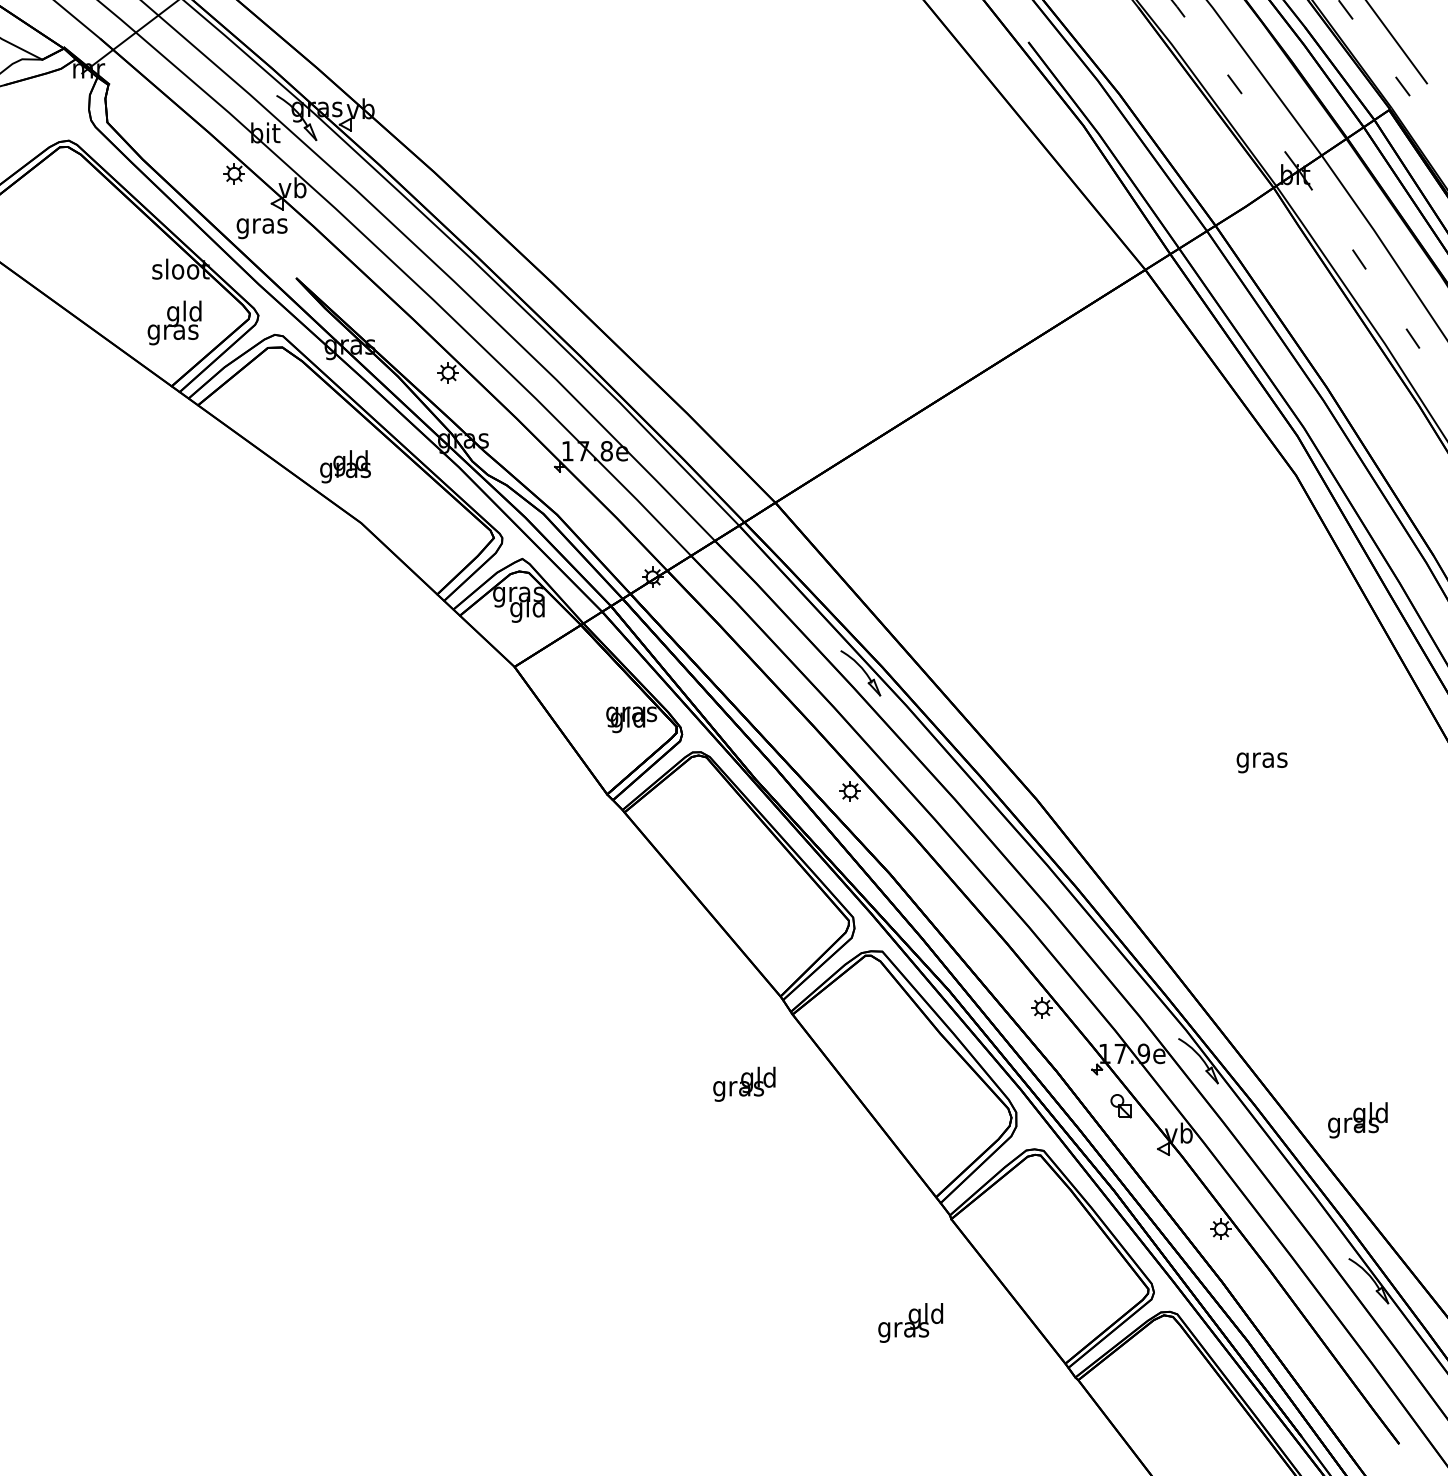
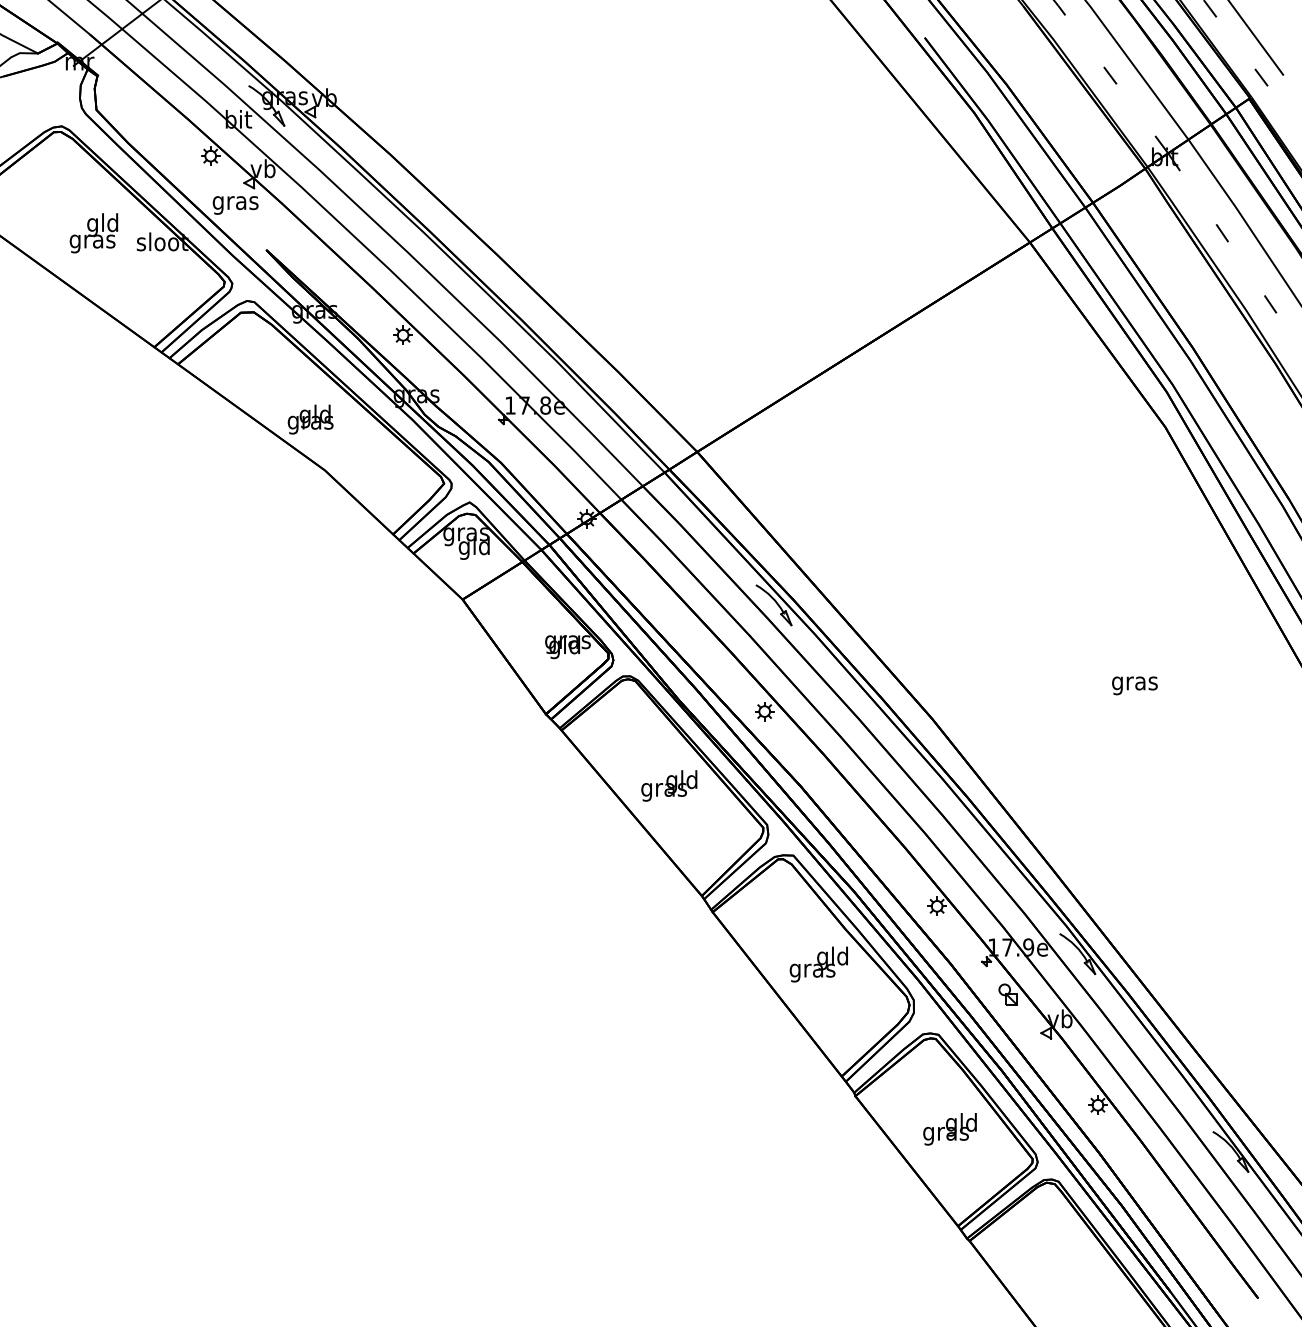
text: (174, 323) -> (93, 233), moved
text: (744, 1083) -> (669, 785), moved
text: (1357, 1120) -> (949, 1129), moved
text: (910, 1322) -> (818, 964), moved

